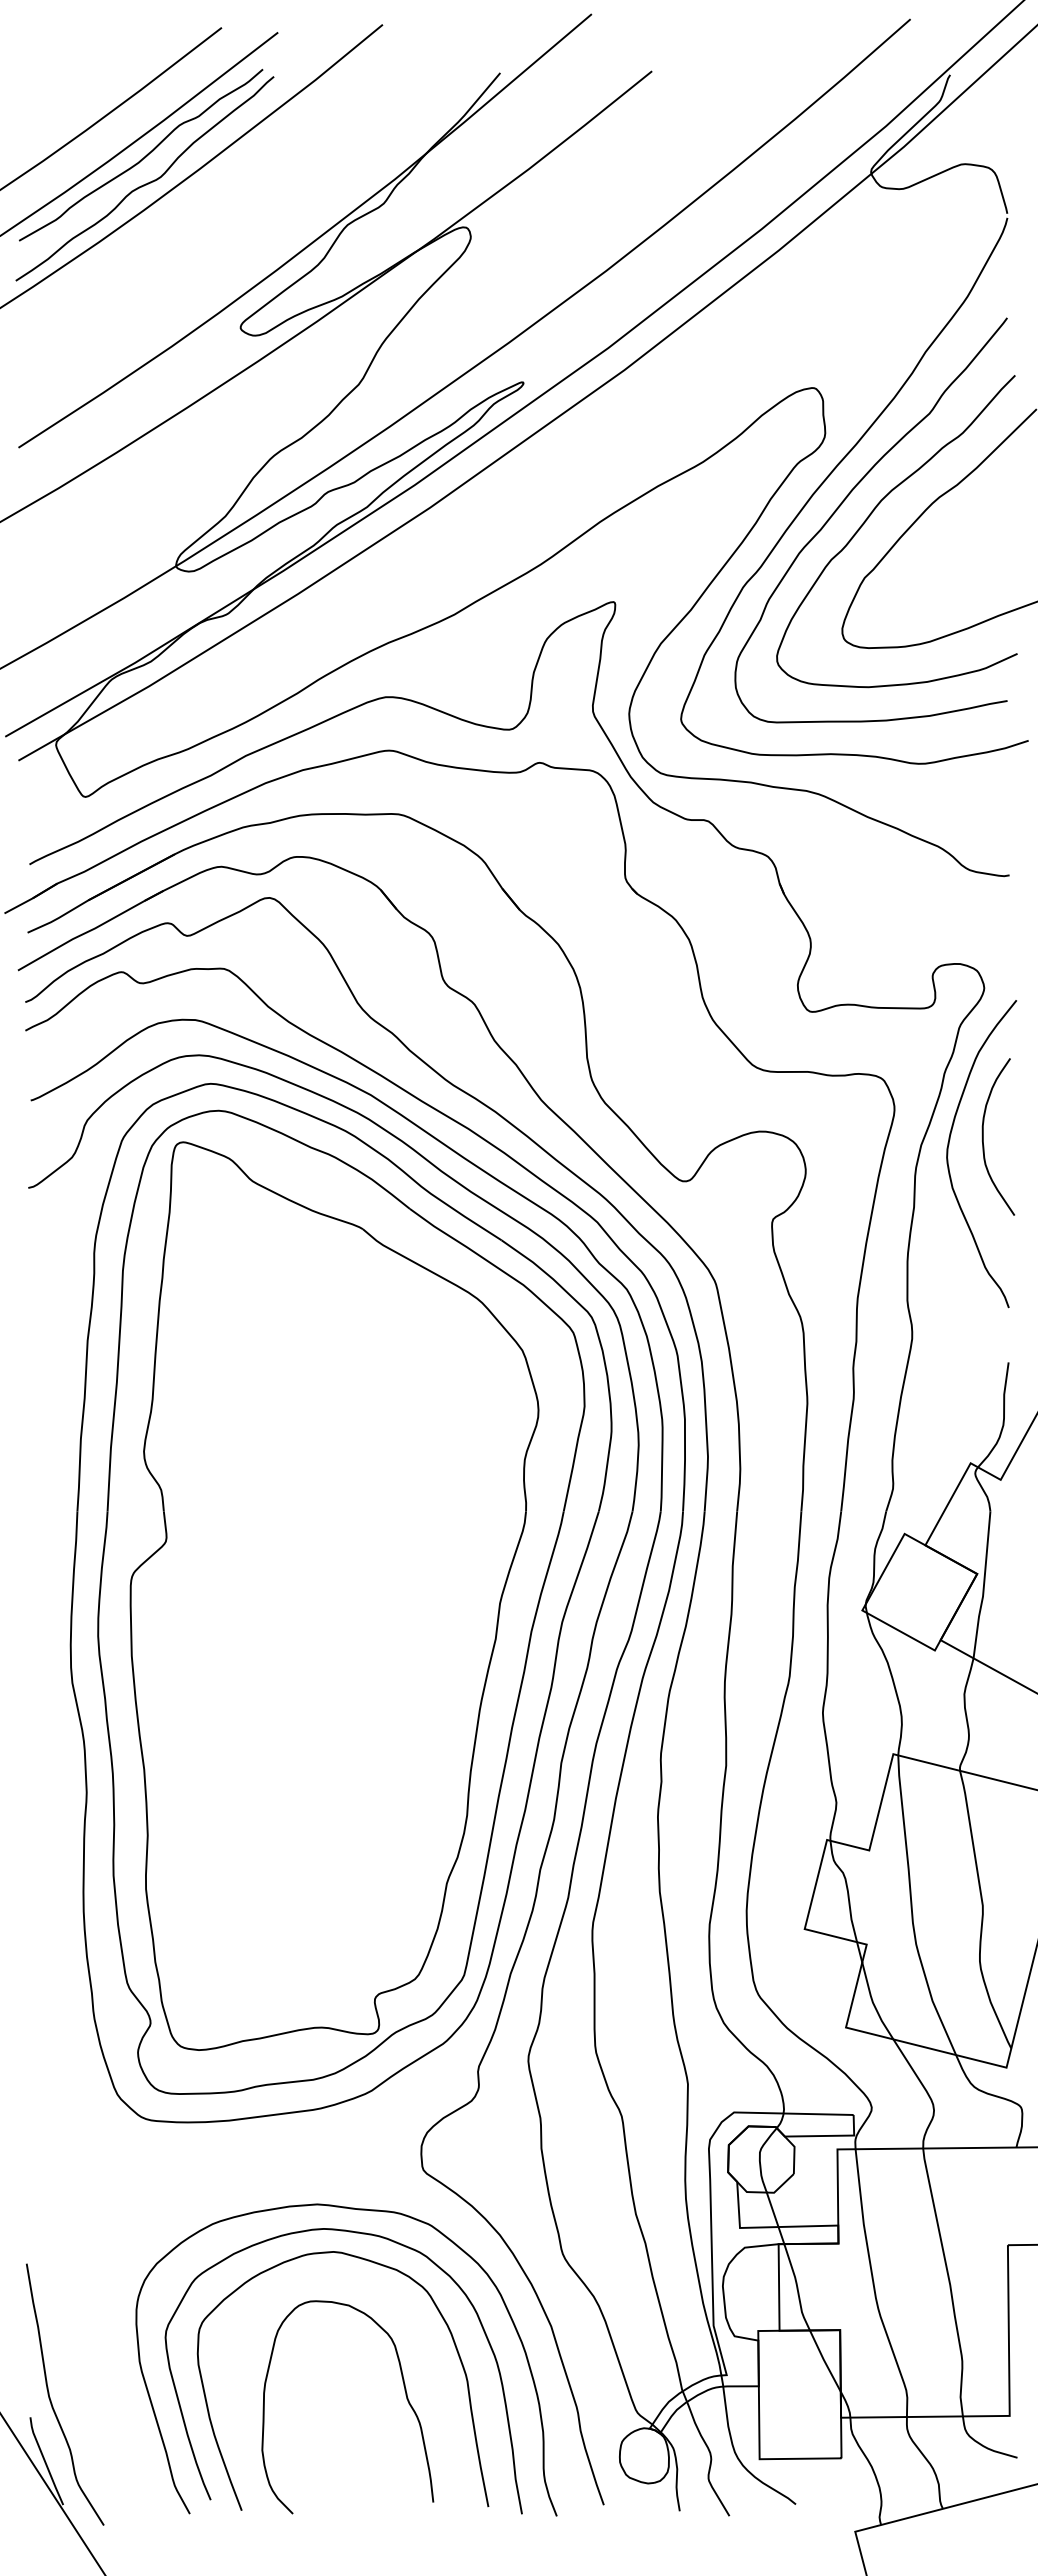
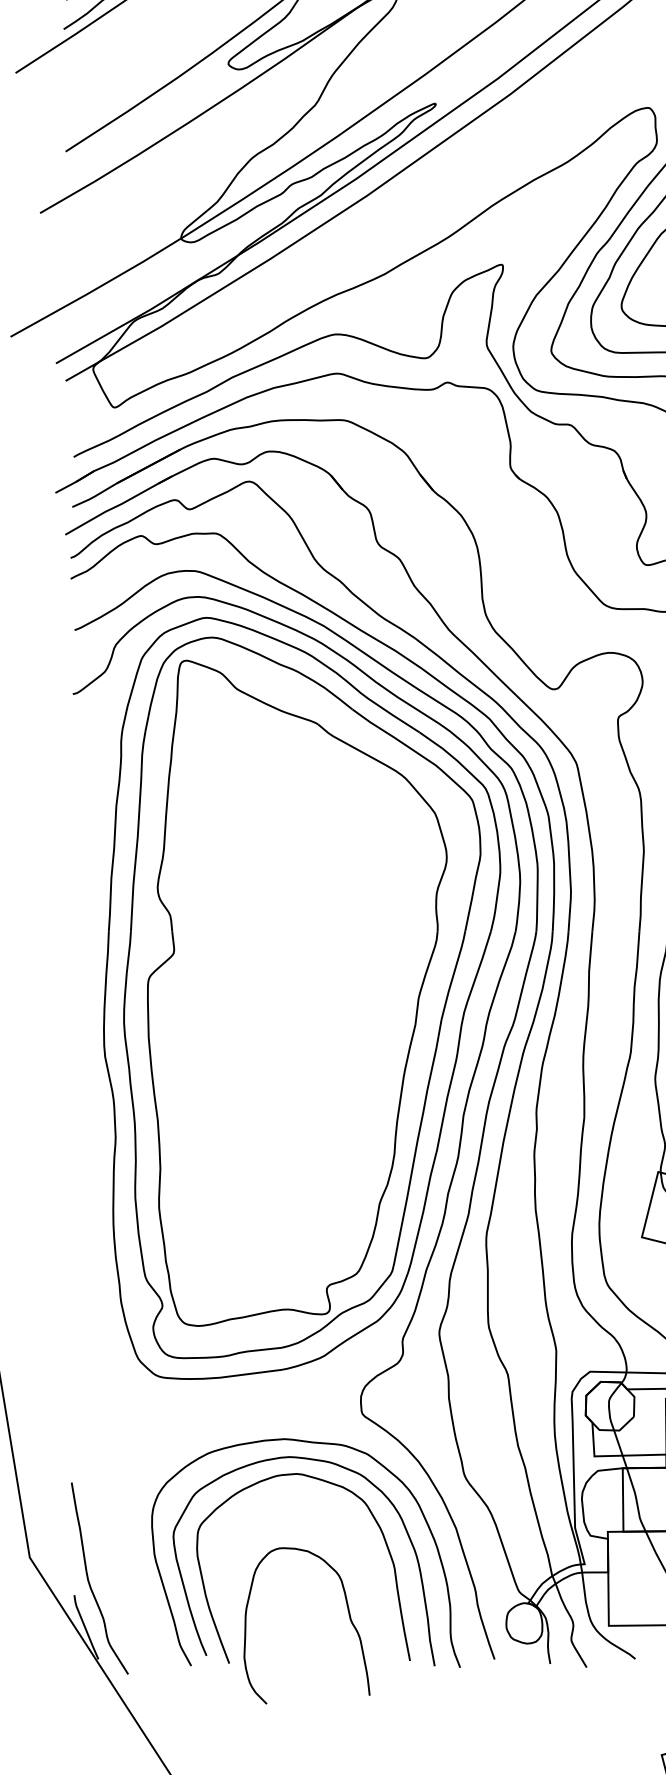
curve: (405, 2395) -> (349, 1617), moved

